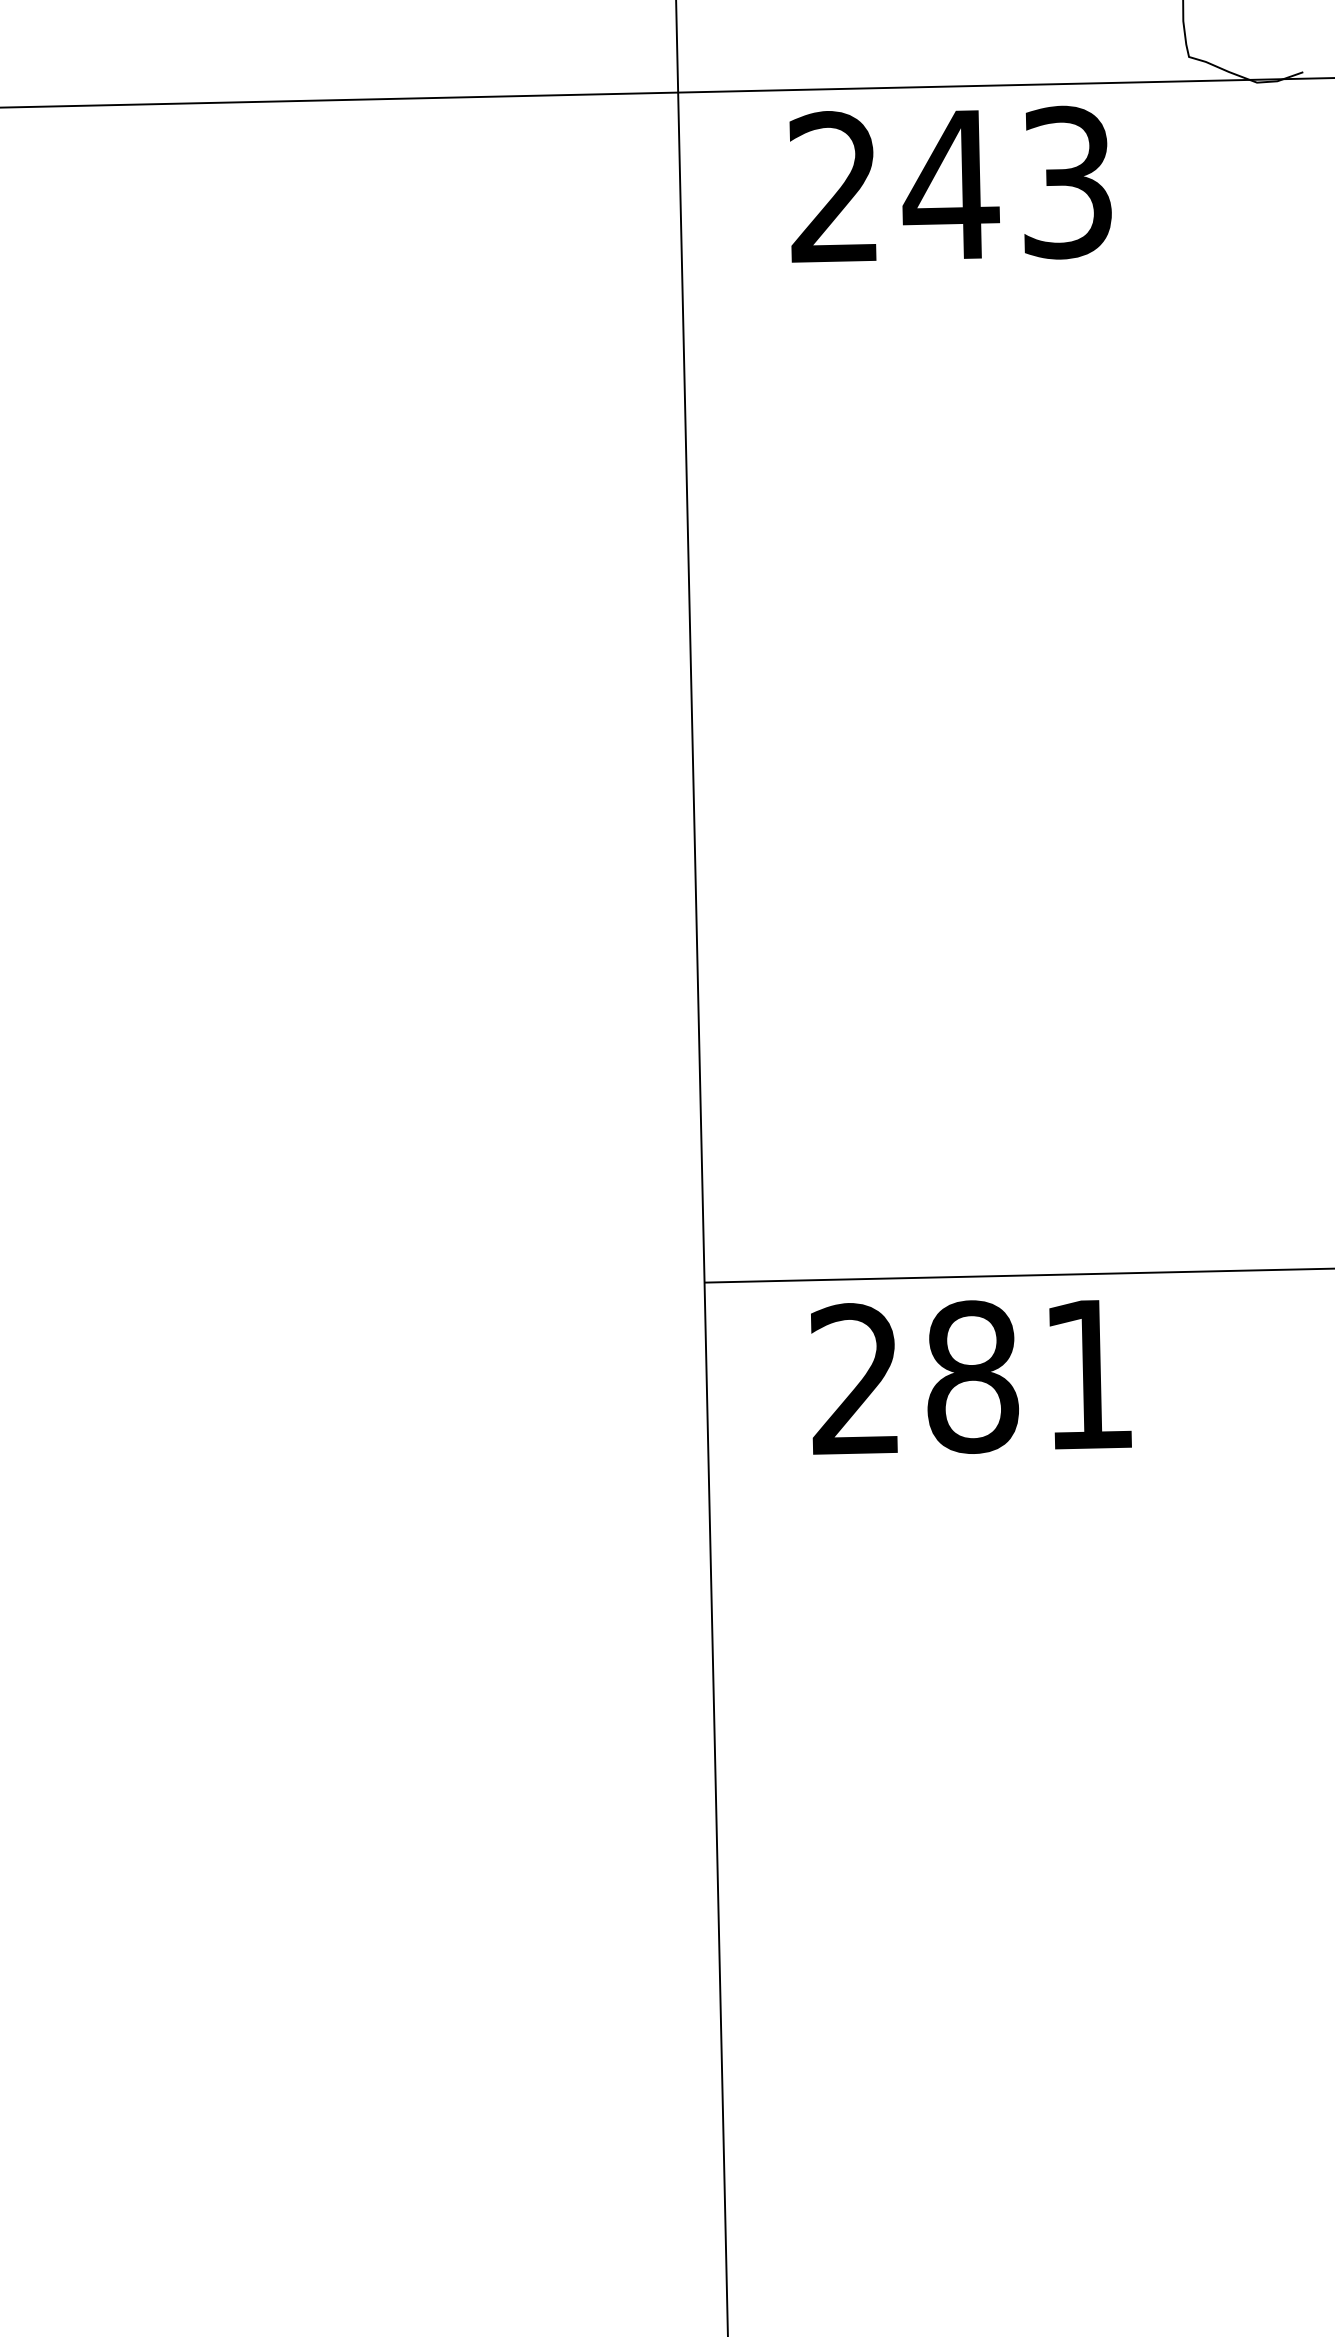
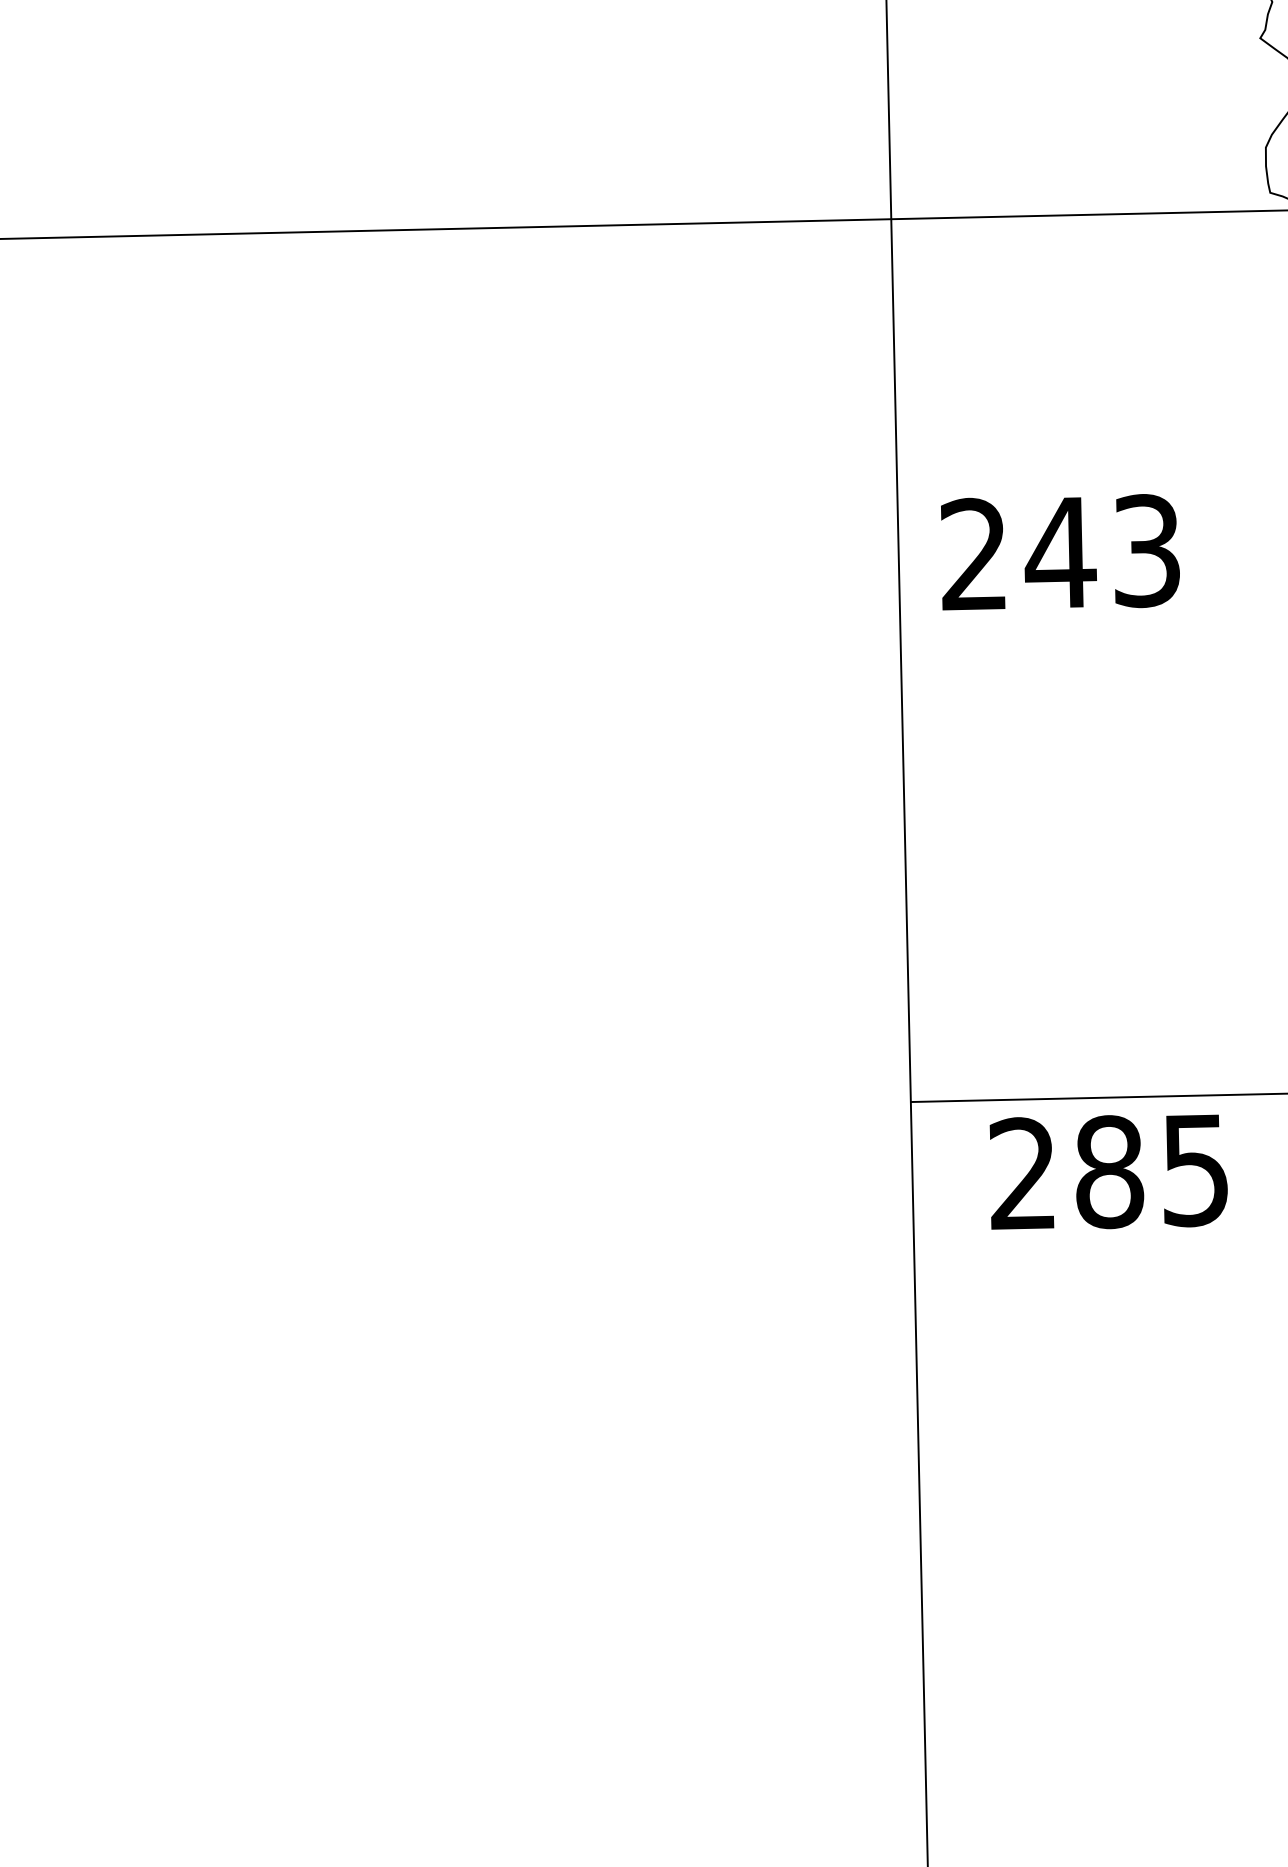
text: (950, 184) -> (1060, 552), moved
text: (1088, 1374) -> (1195, 1170), 281 -> 285

